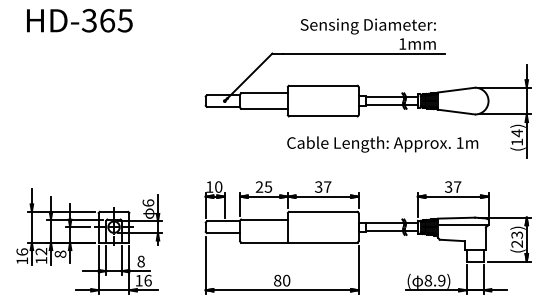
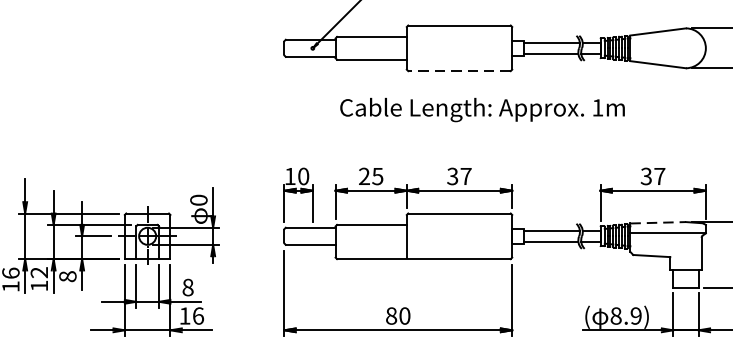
line: (322, 116) -> (458, 71), solid -> dashed
text: (382, 144) -> (482, 110), moved
text: (148, 202) -> (199, 199), 6 -> 0
line: (456, 218) -> (658, 223), solid -> dashed

